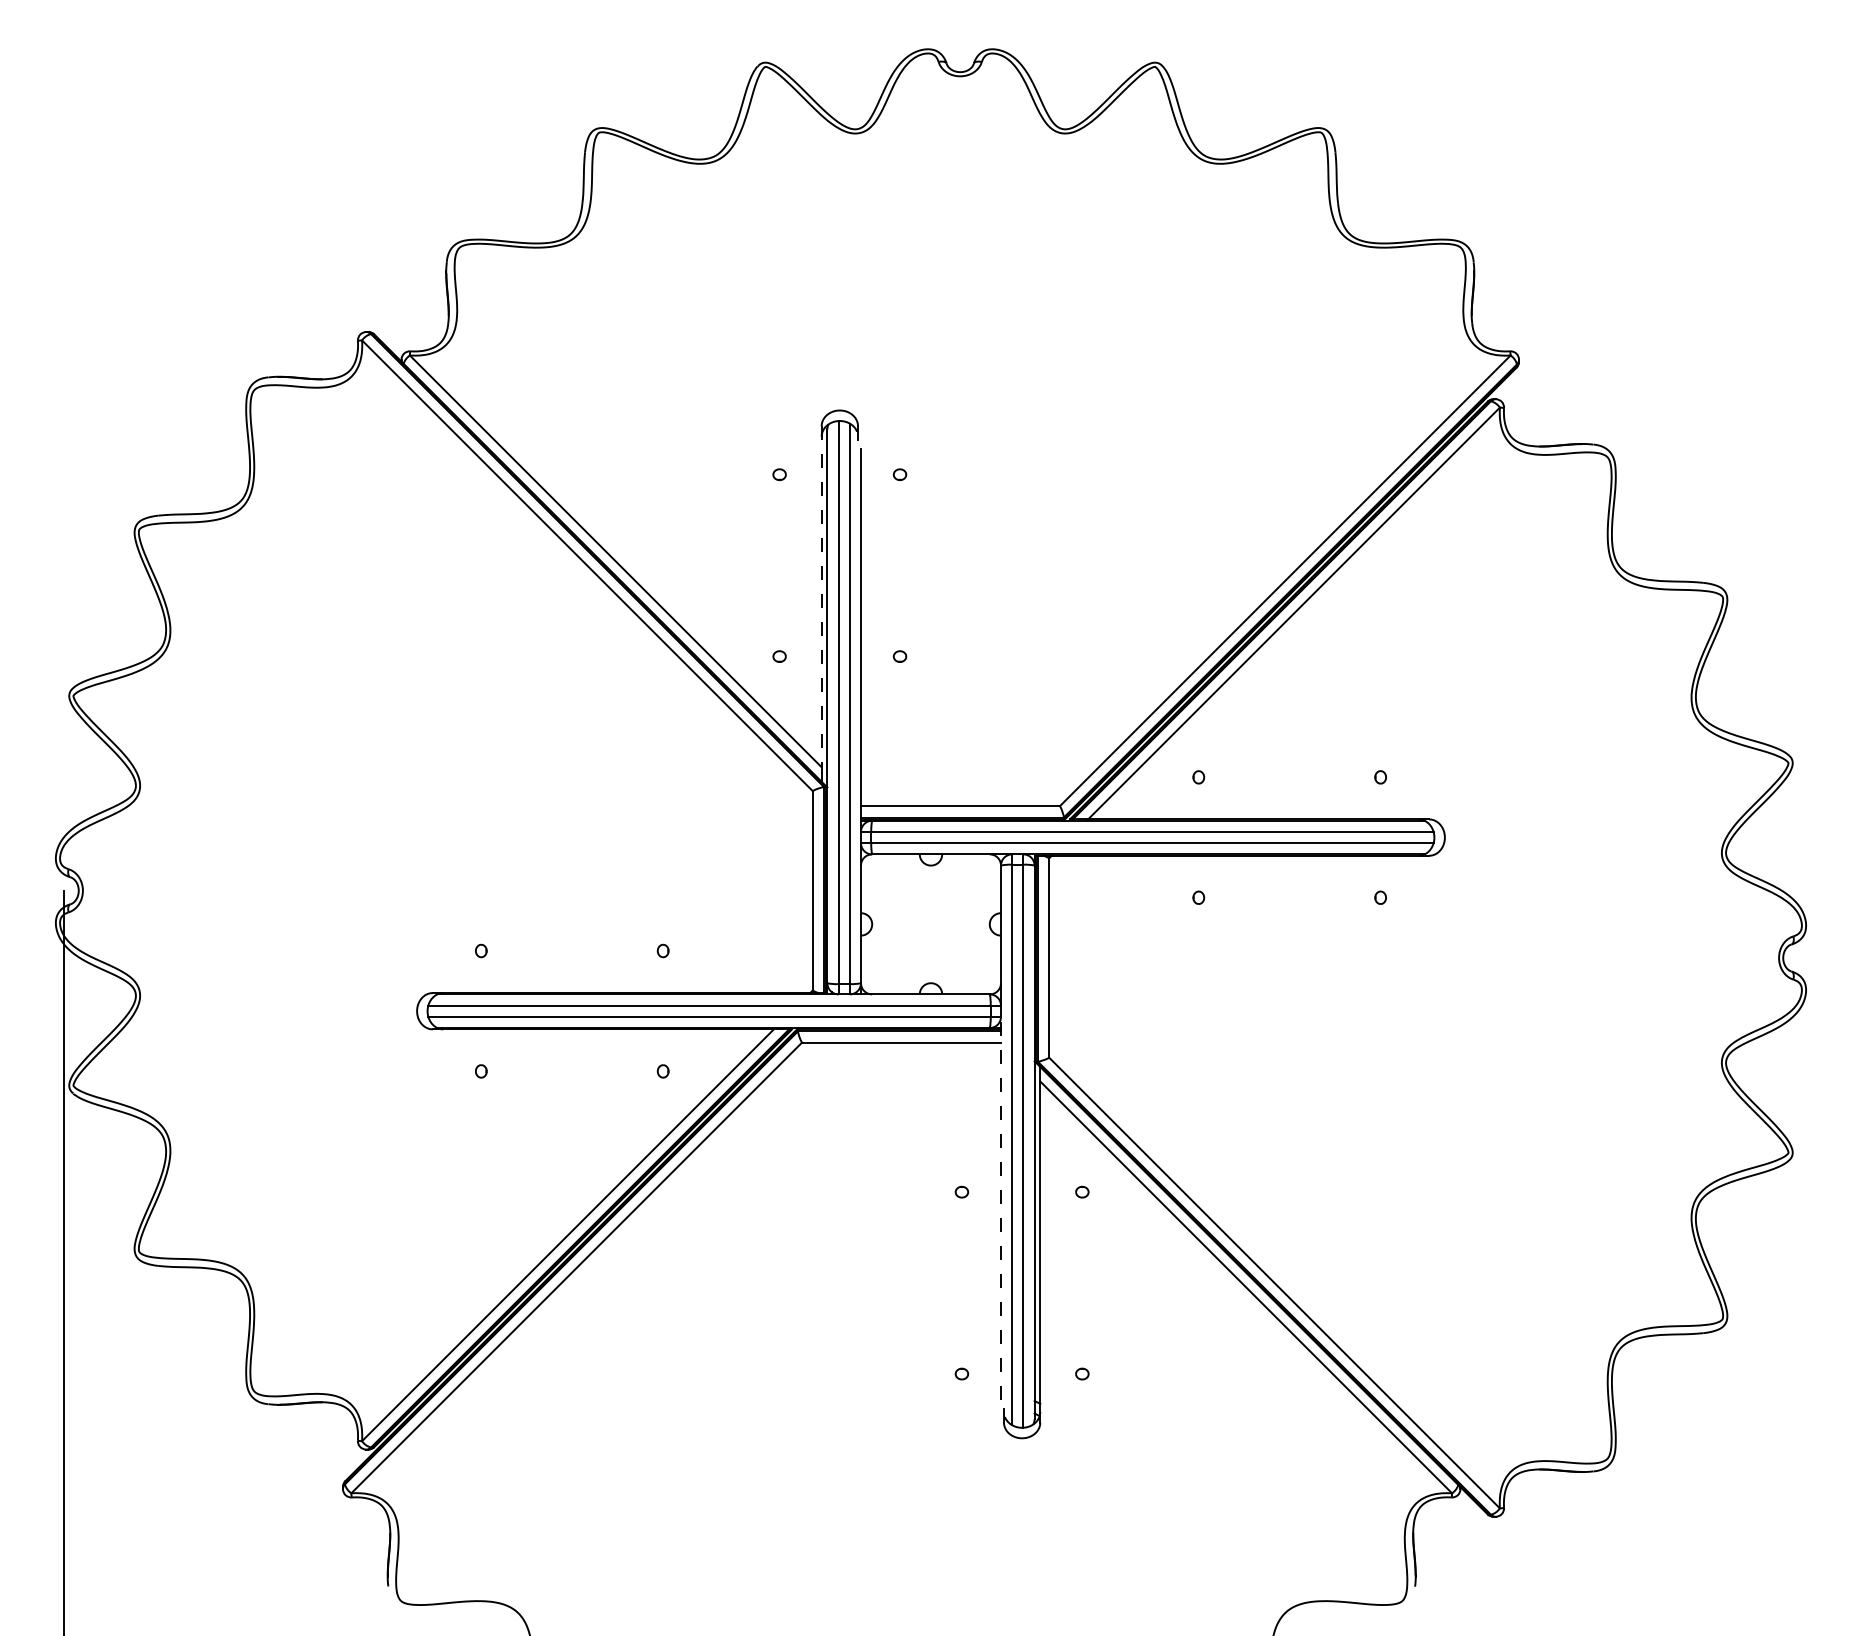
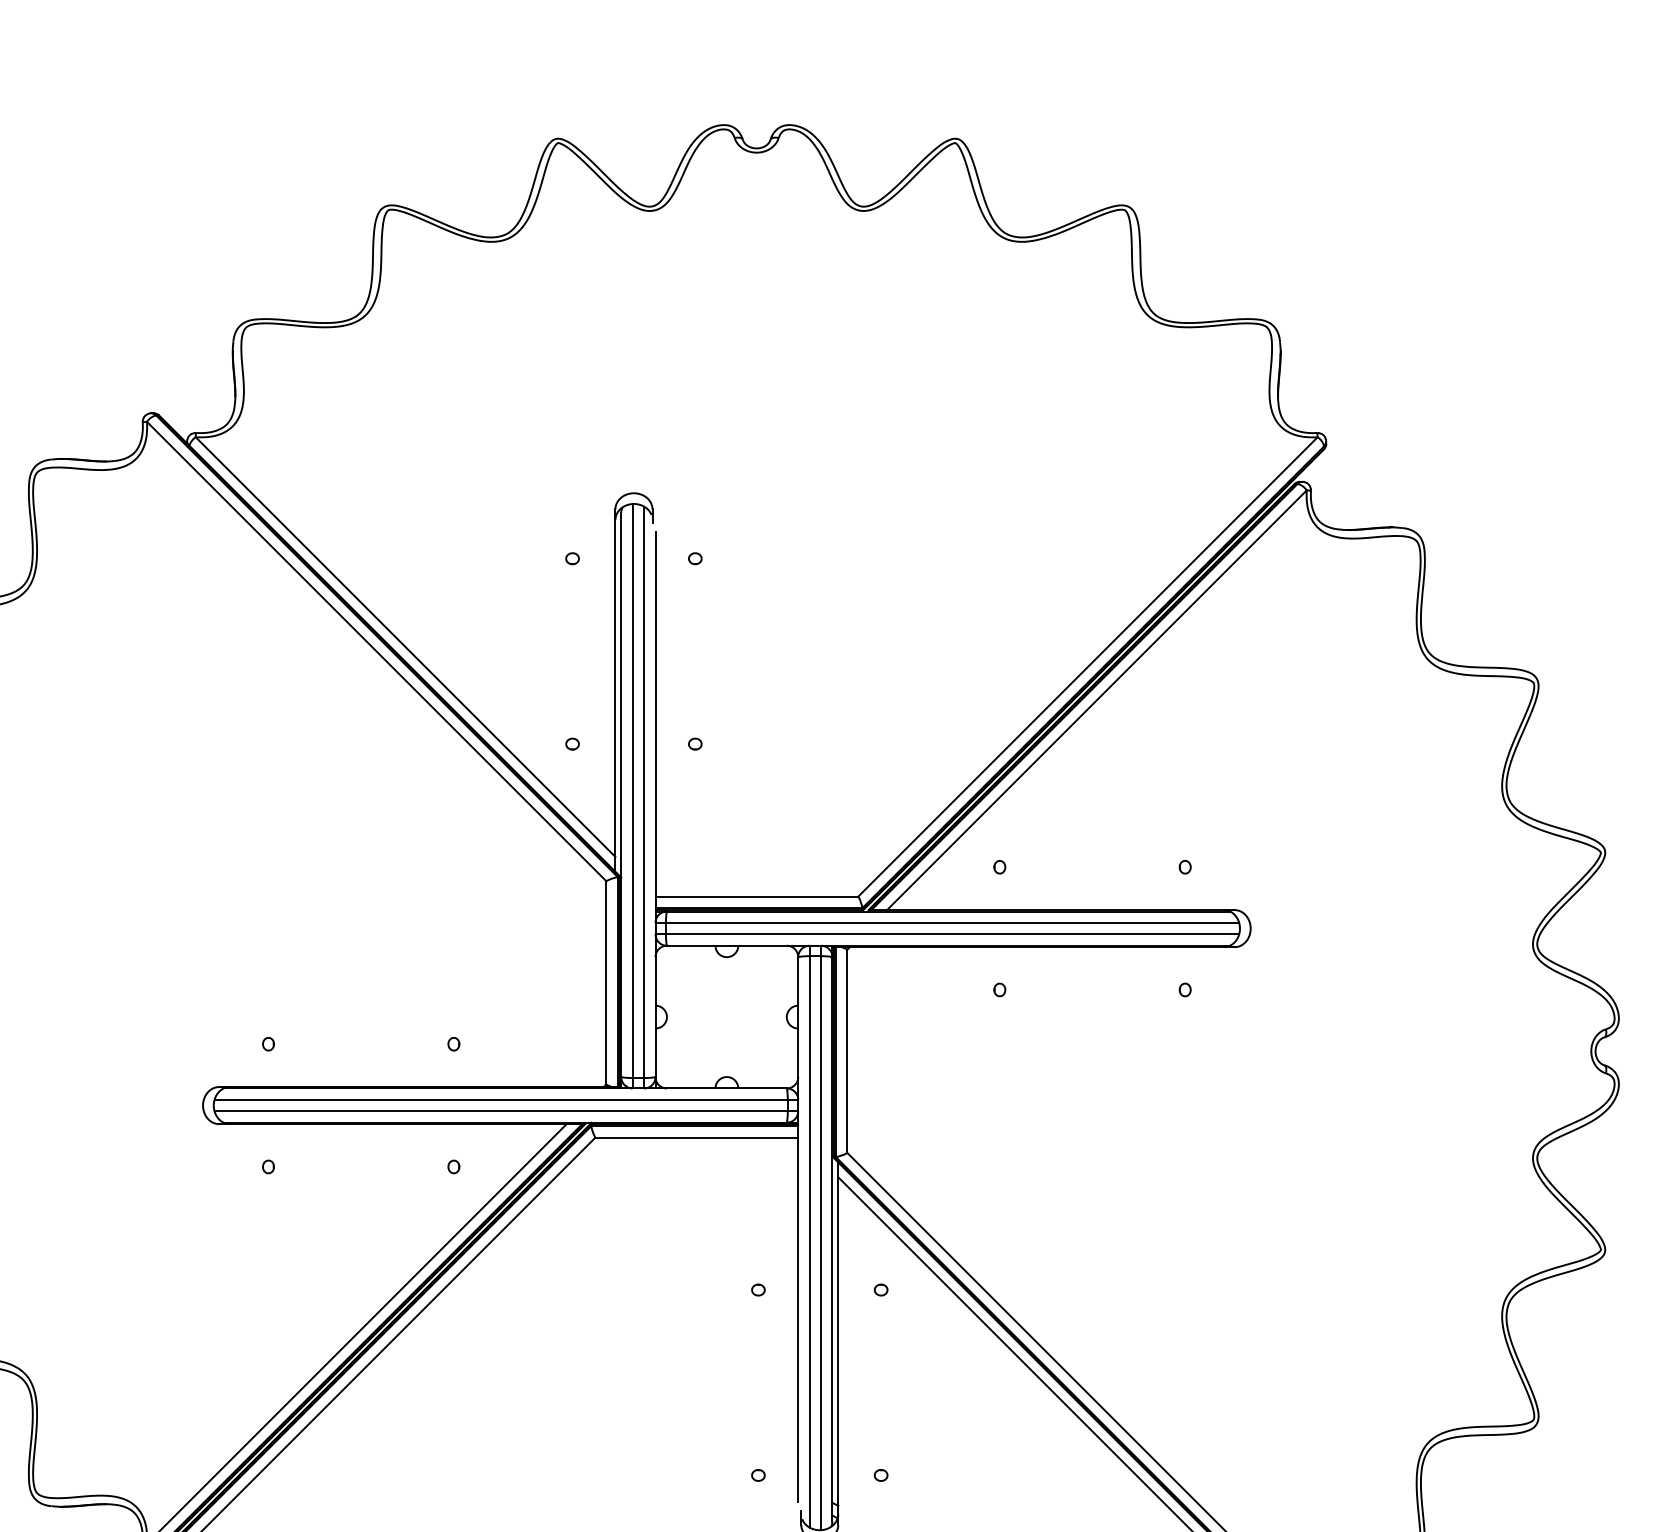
line: (821, 596) -> (615, 682), dashed -> solid
line: (1001, 1208) -> (798, 1306), dashed -> solid

